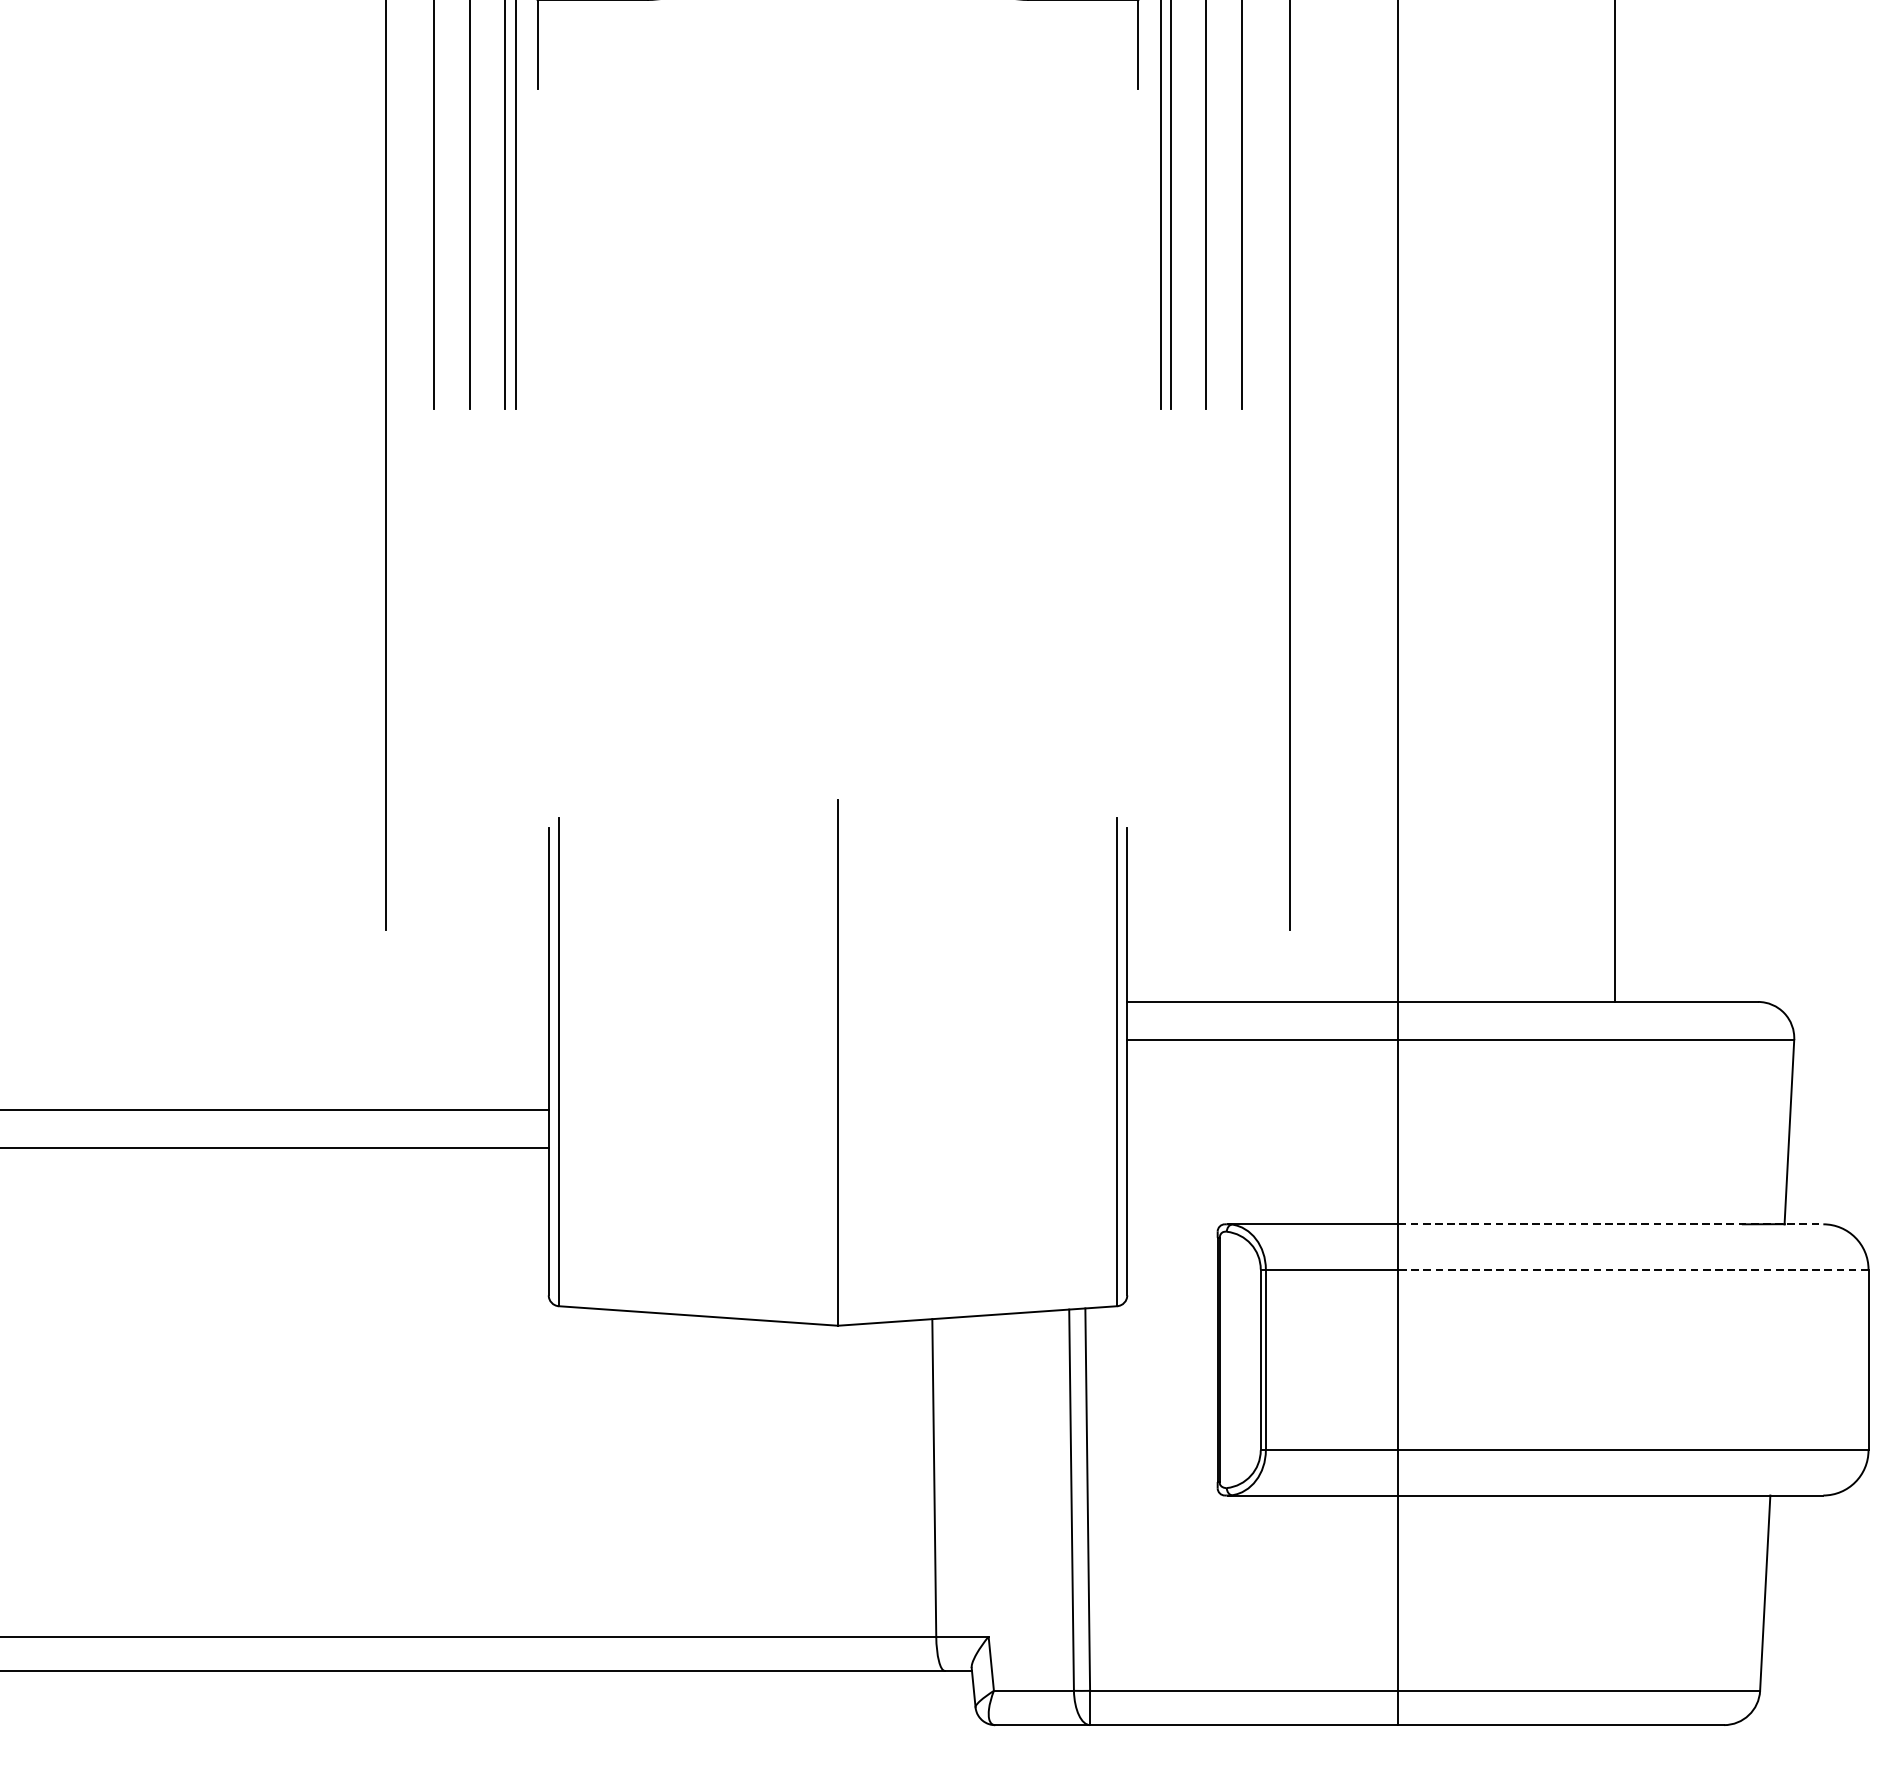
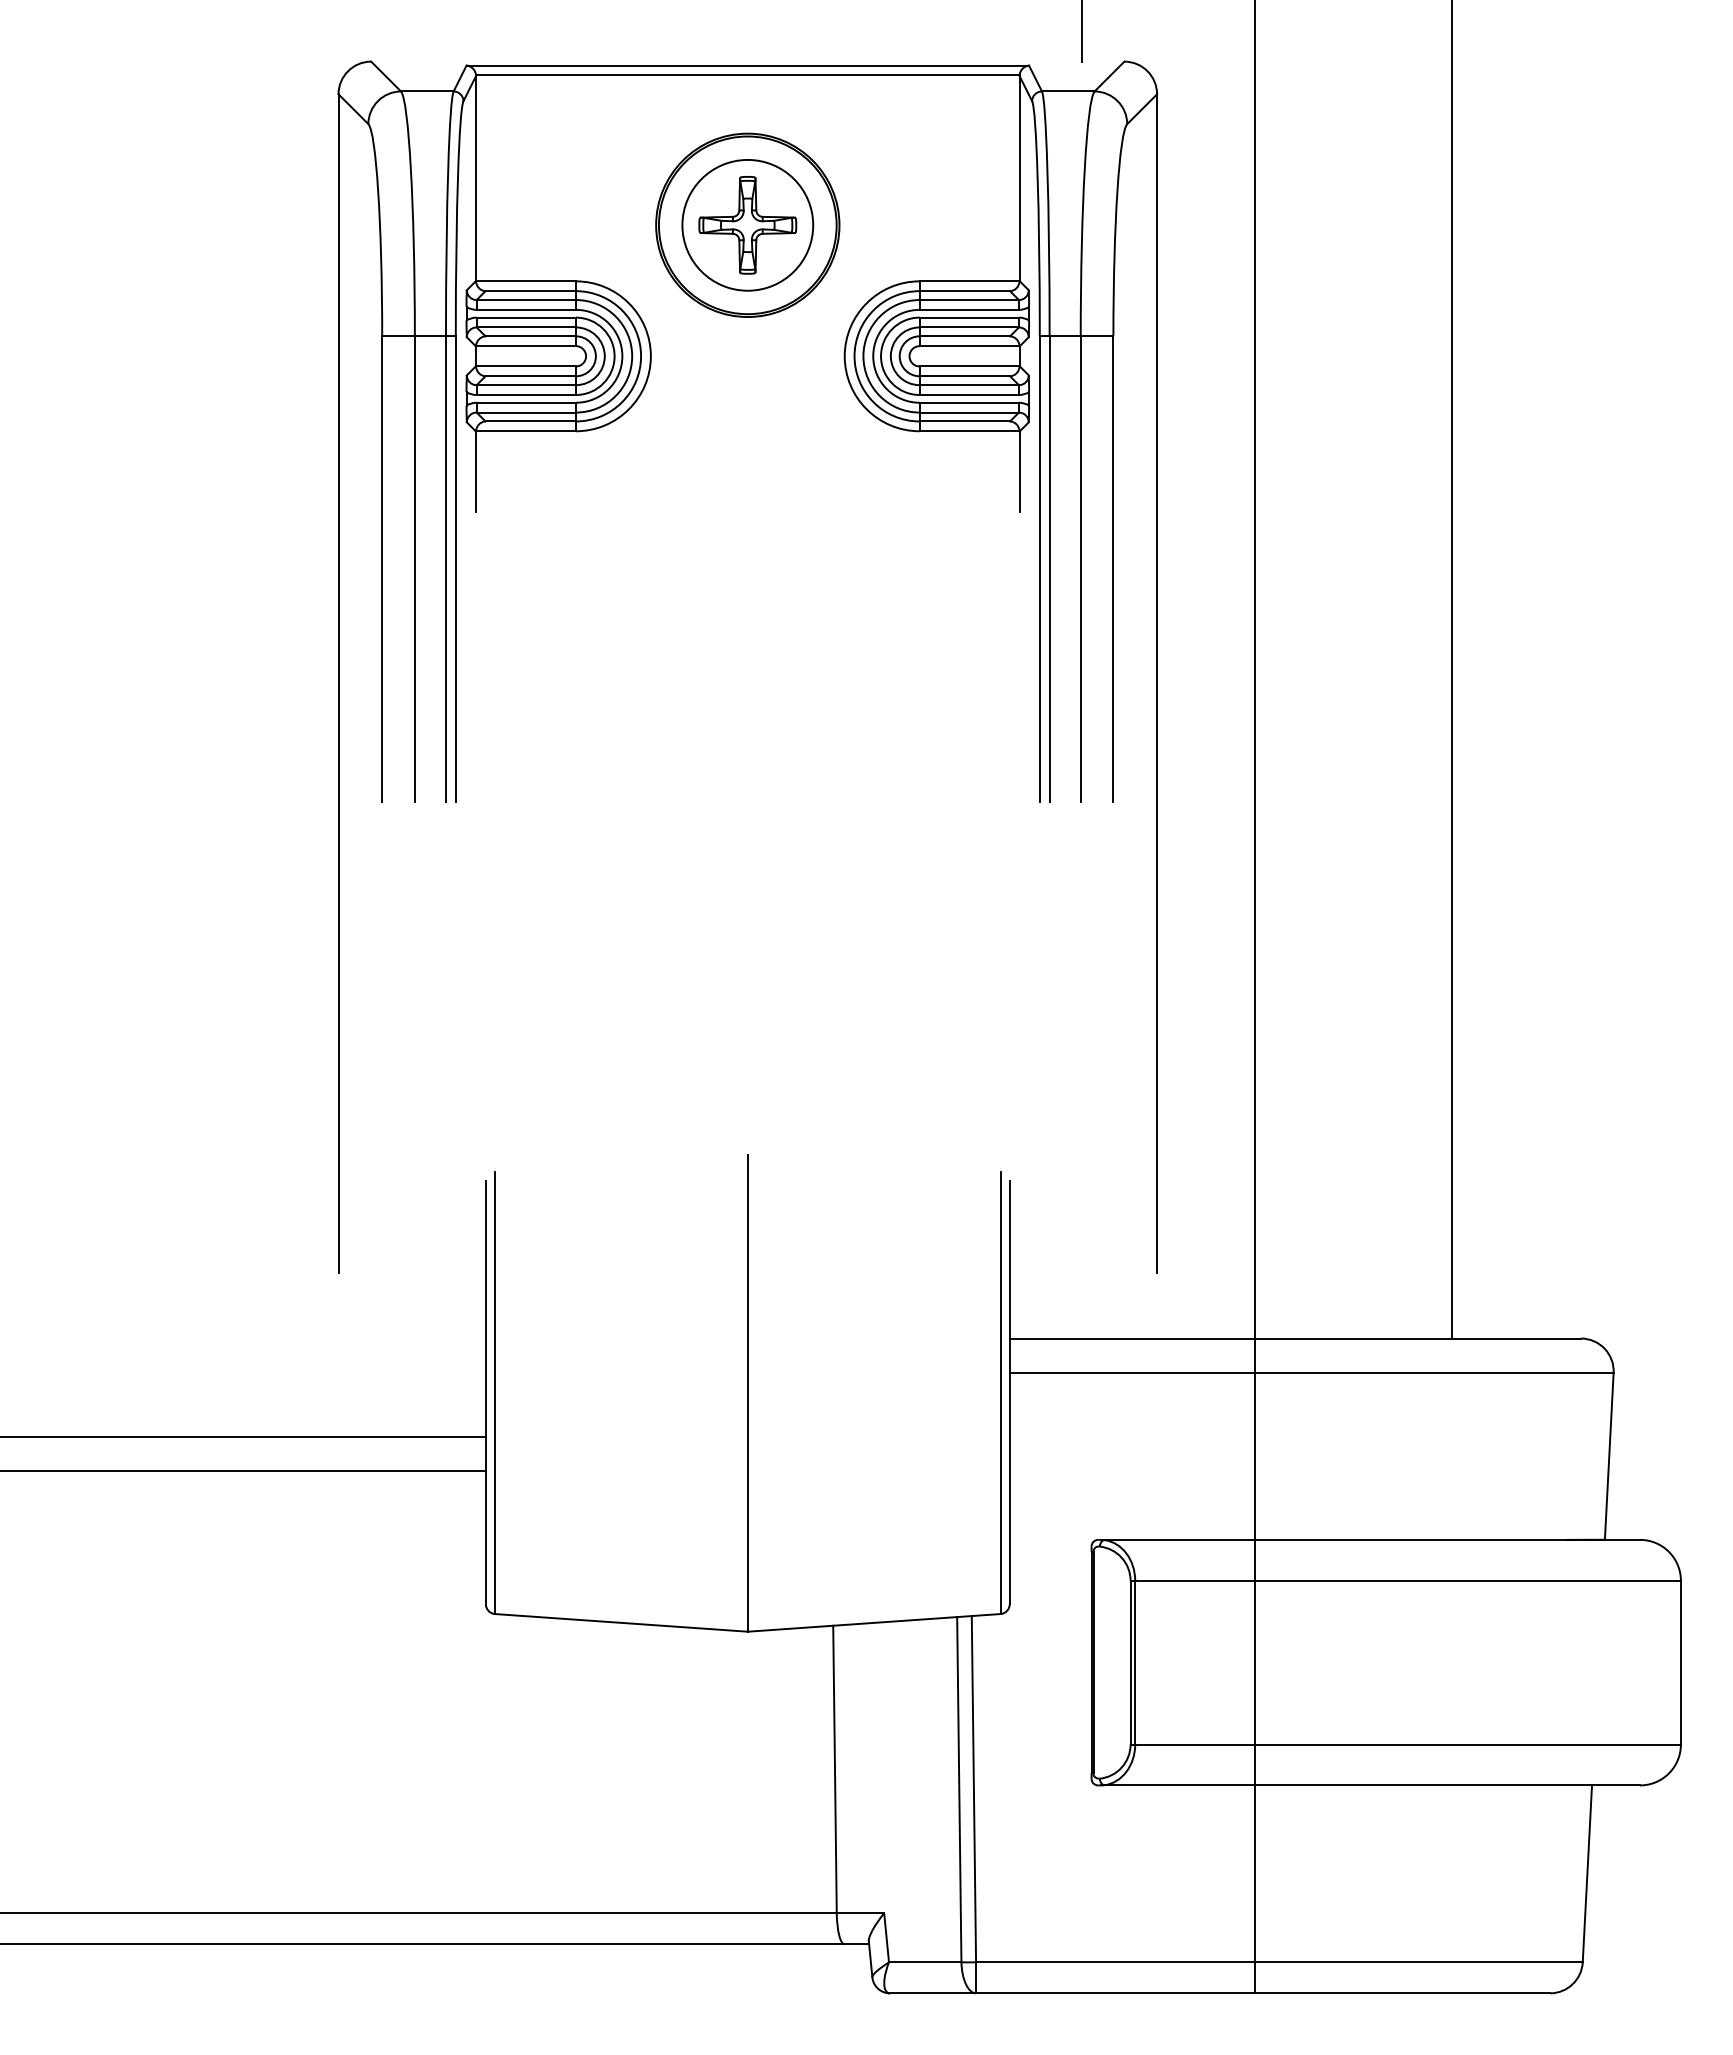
line: (1611, 1223) -> (1448, 1539), dashed -> solid
line: (1633, 1269) -> (1468, 1580), dashed -> solid

